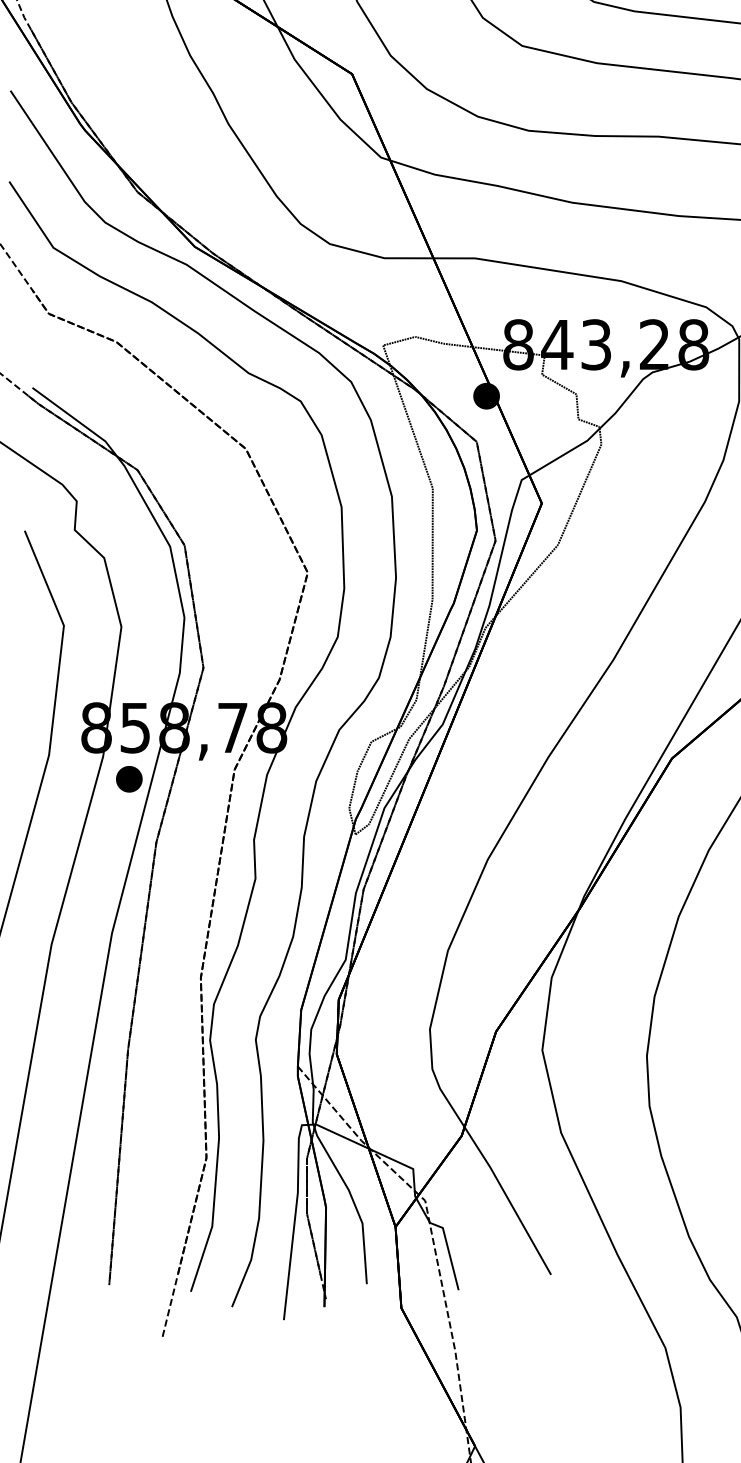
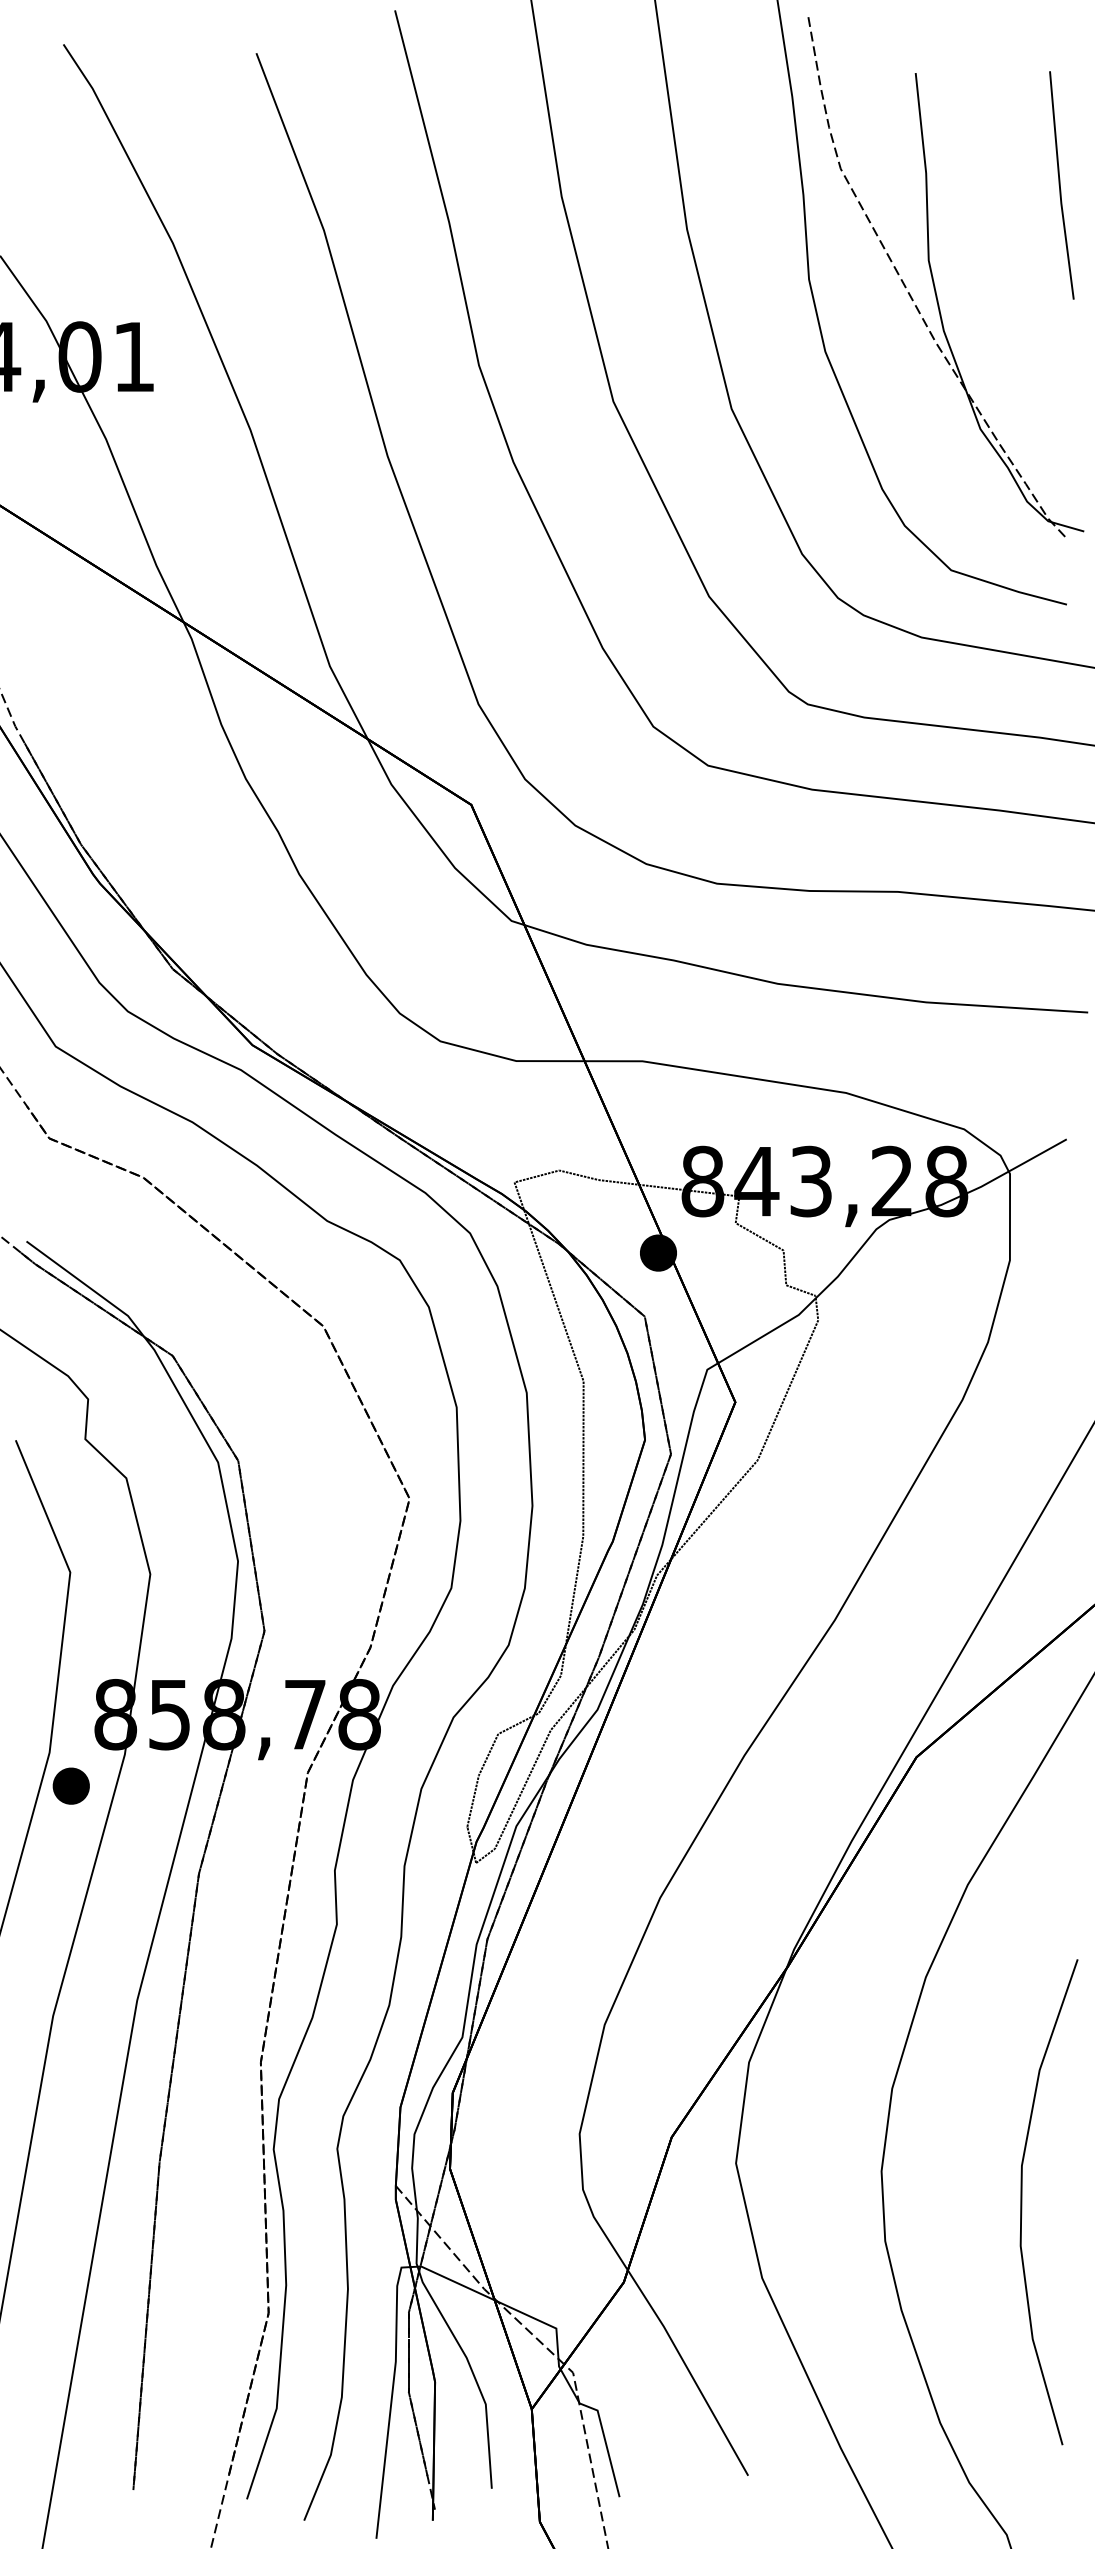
part: (128, 778) -> (70, 1785), moved

